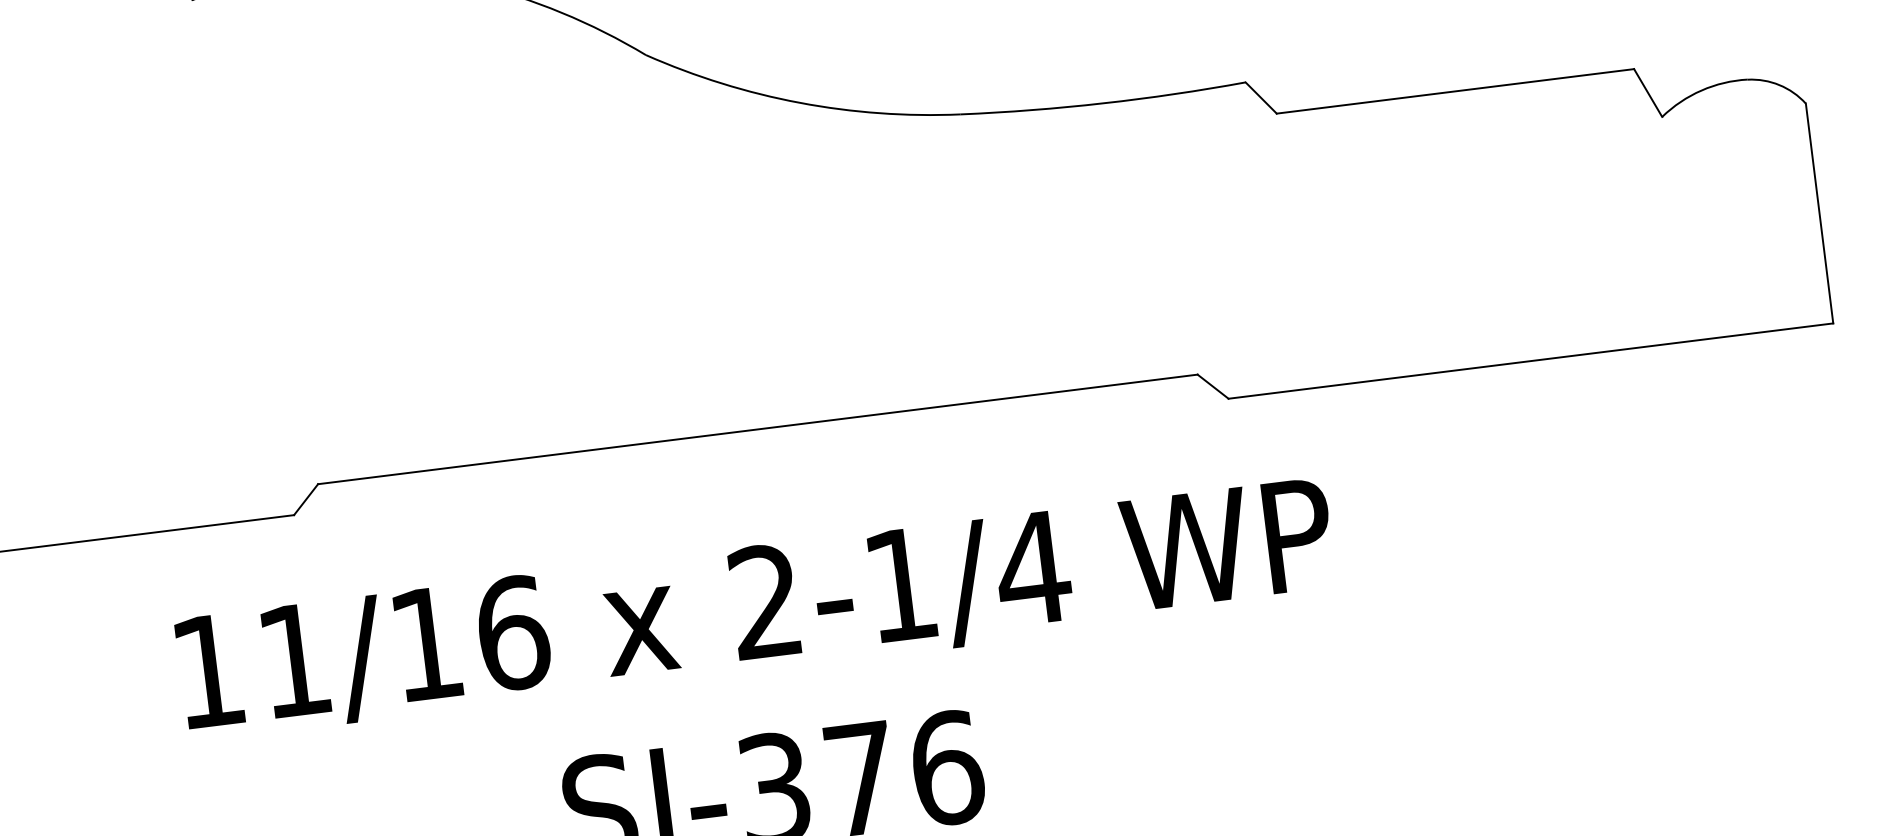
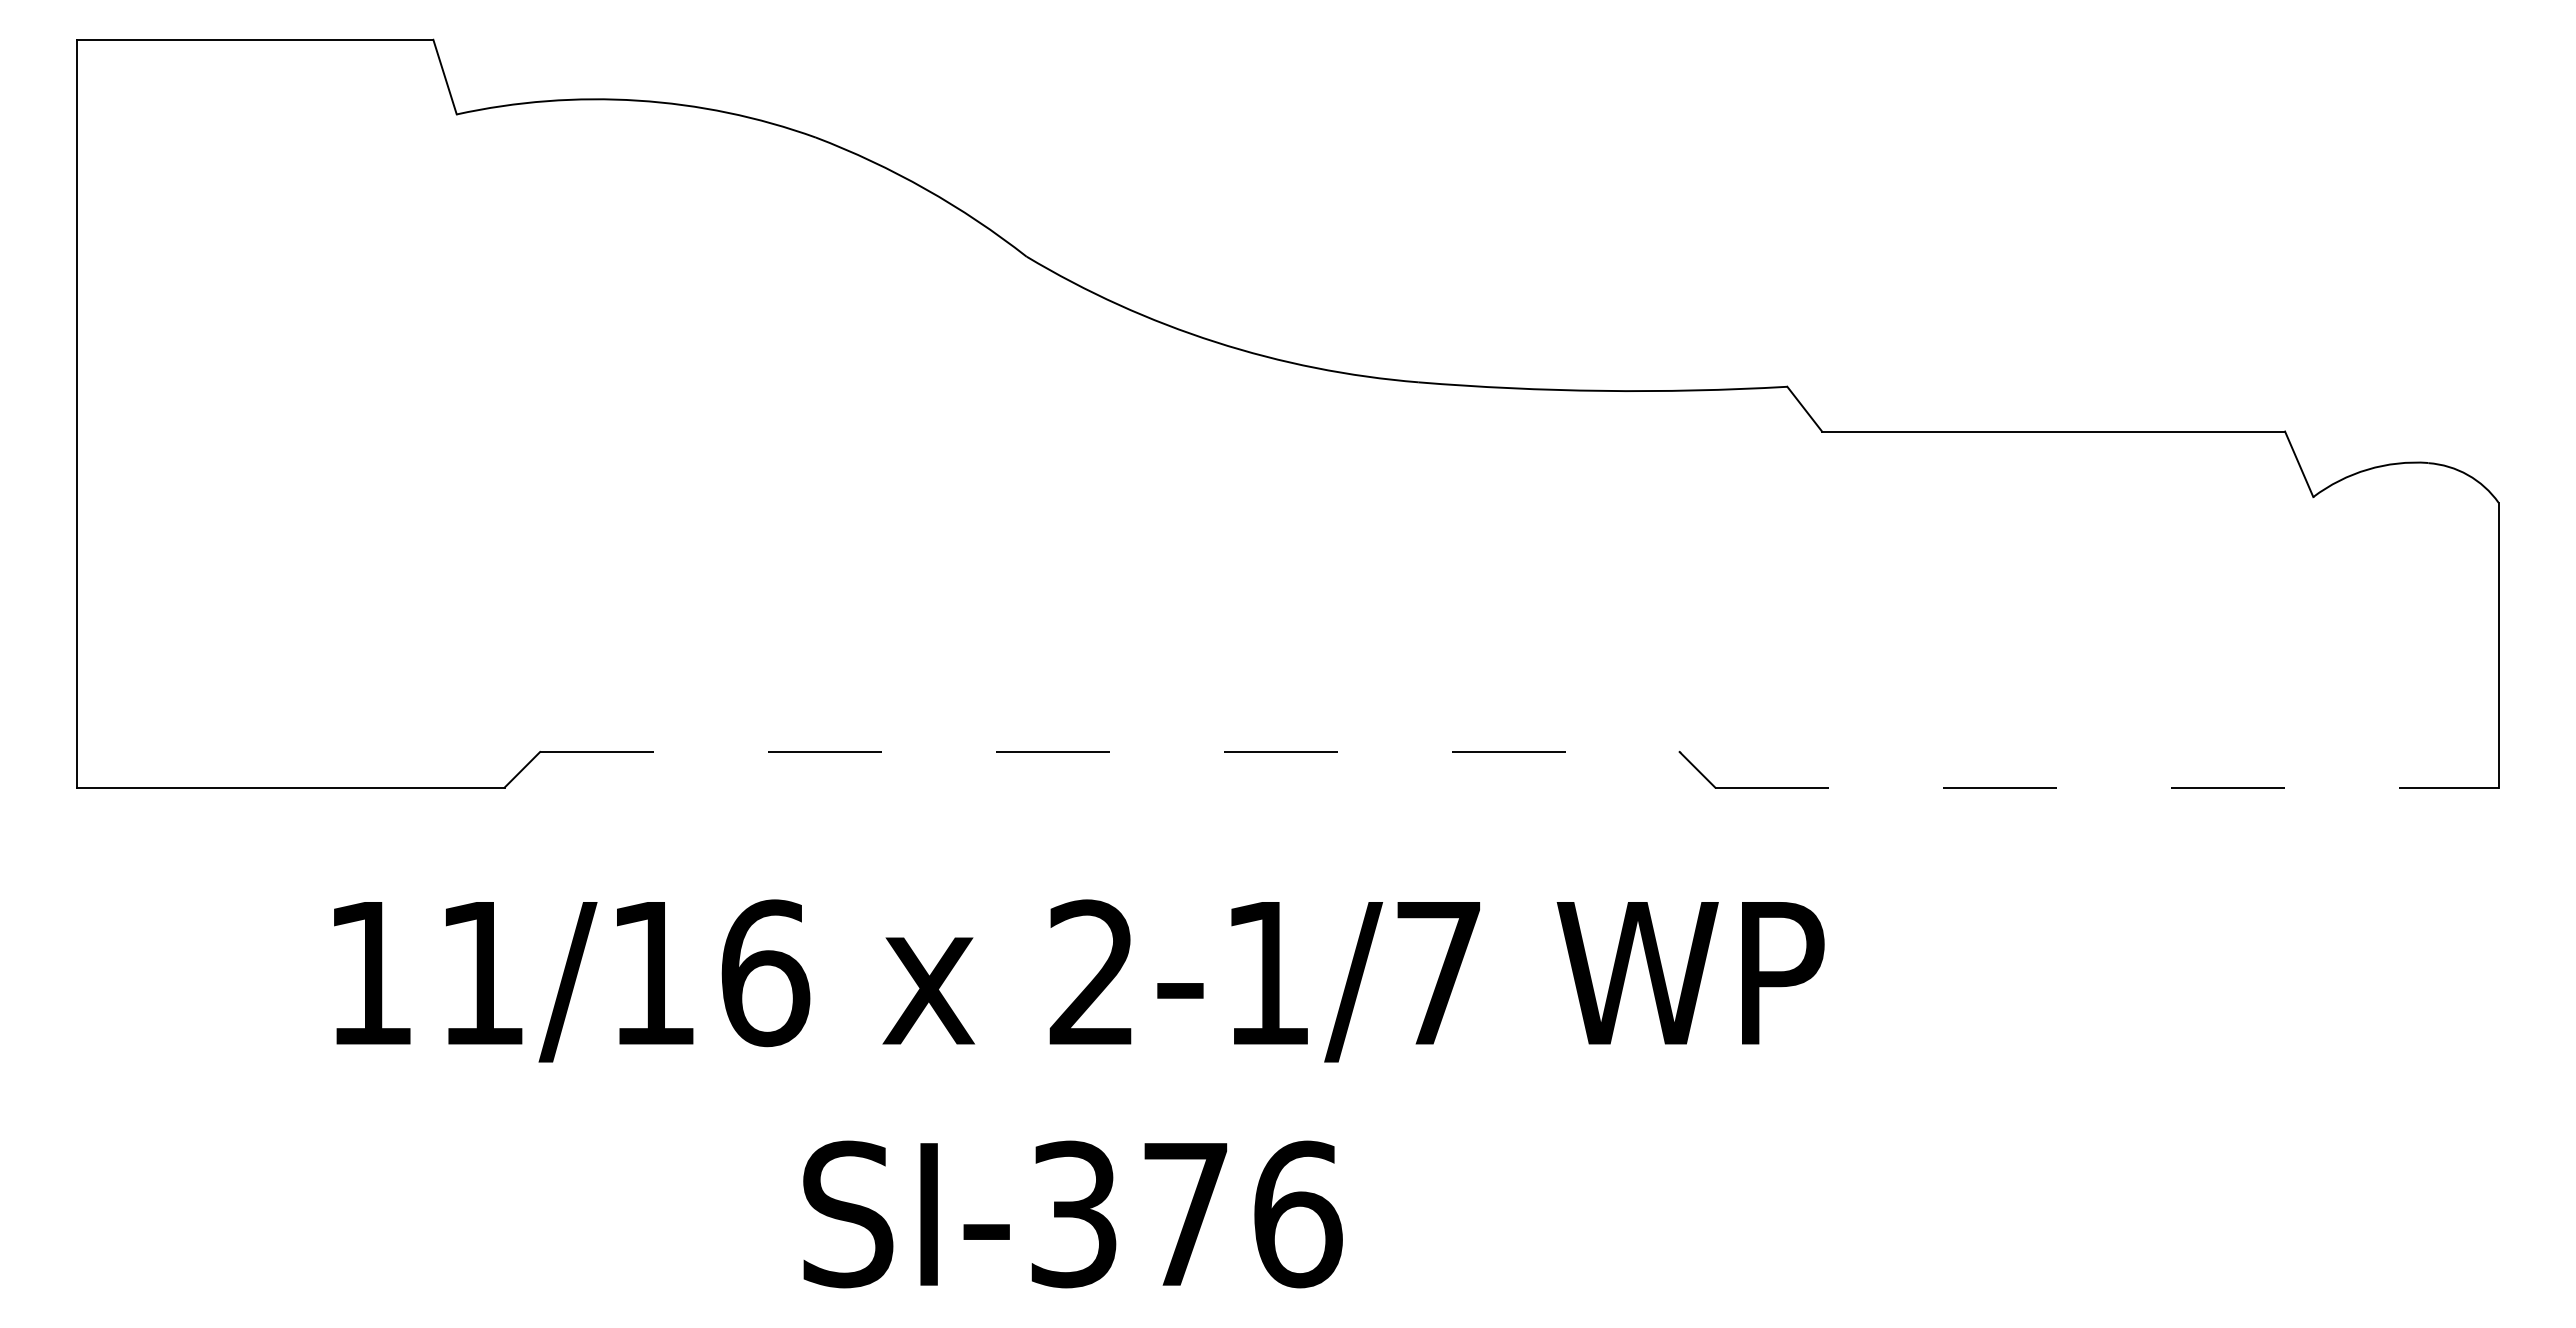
line: (1531, 360) -> (2107, 787), solid -> dashed
line: (757, 429) -> (1109, 752), solid -> dashed
text: (1032, 568) -> (1438, 973), 2-1/4 -> 2-1/7

